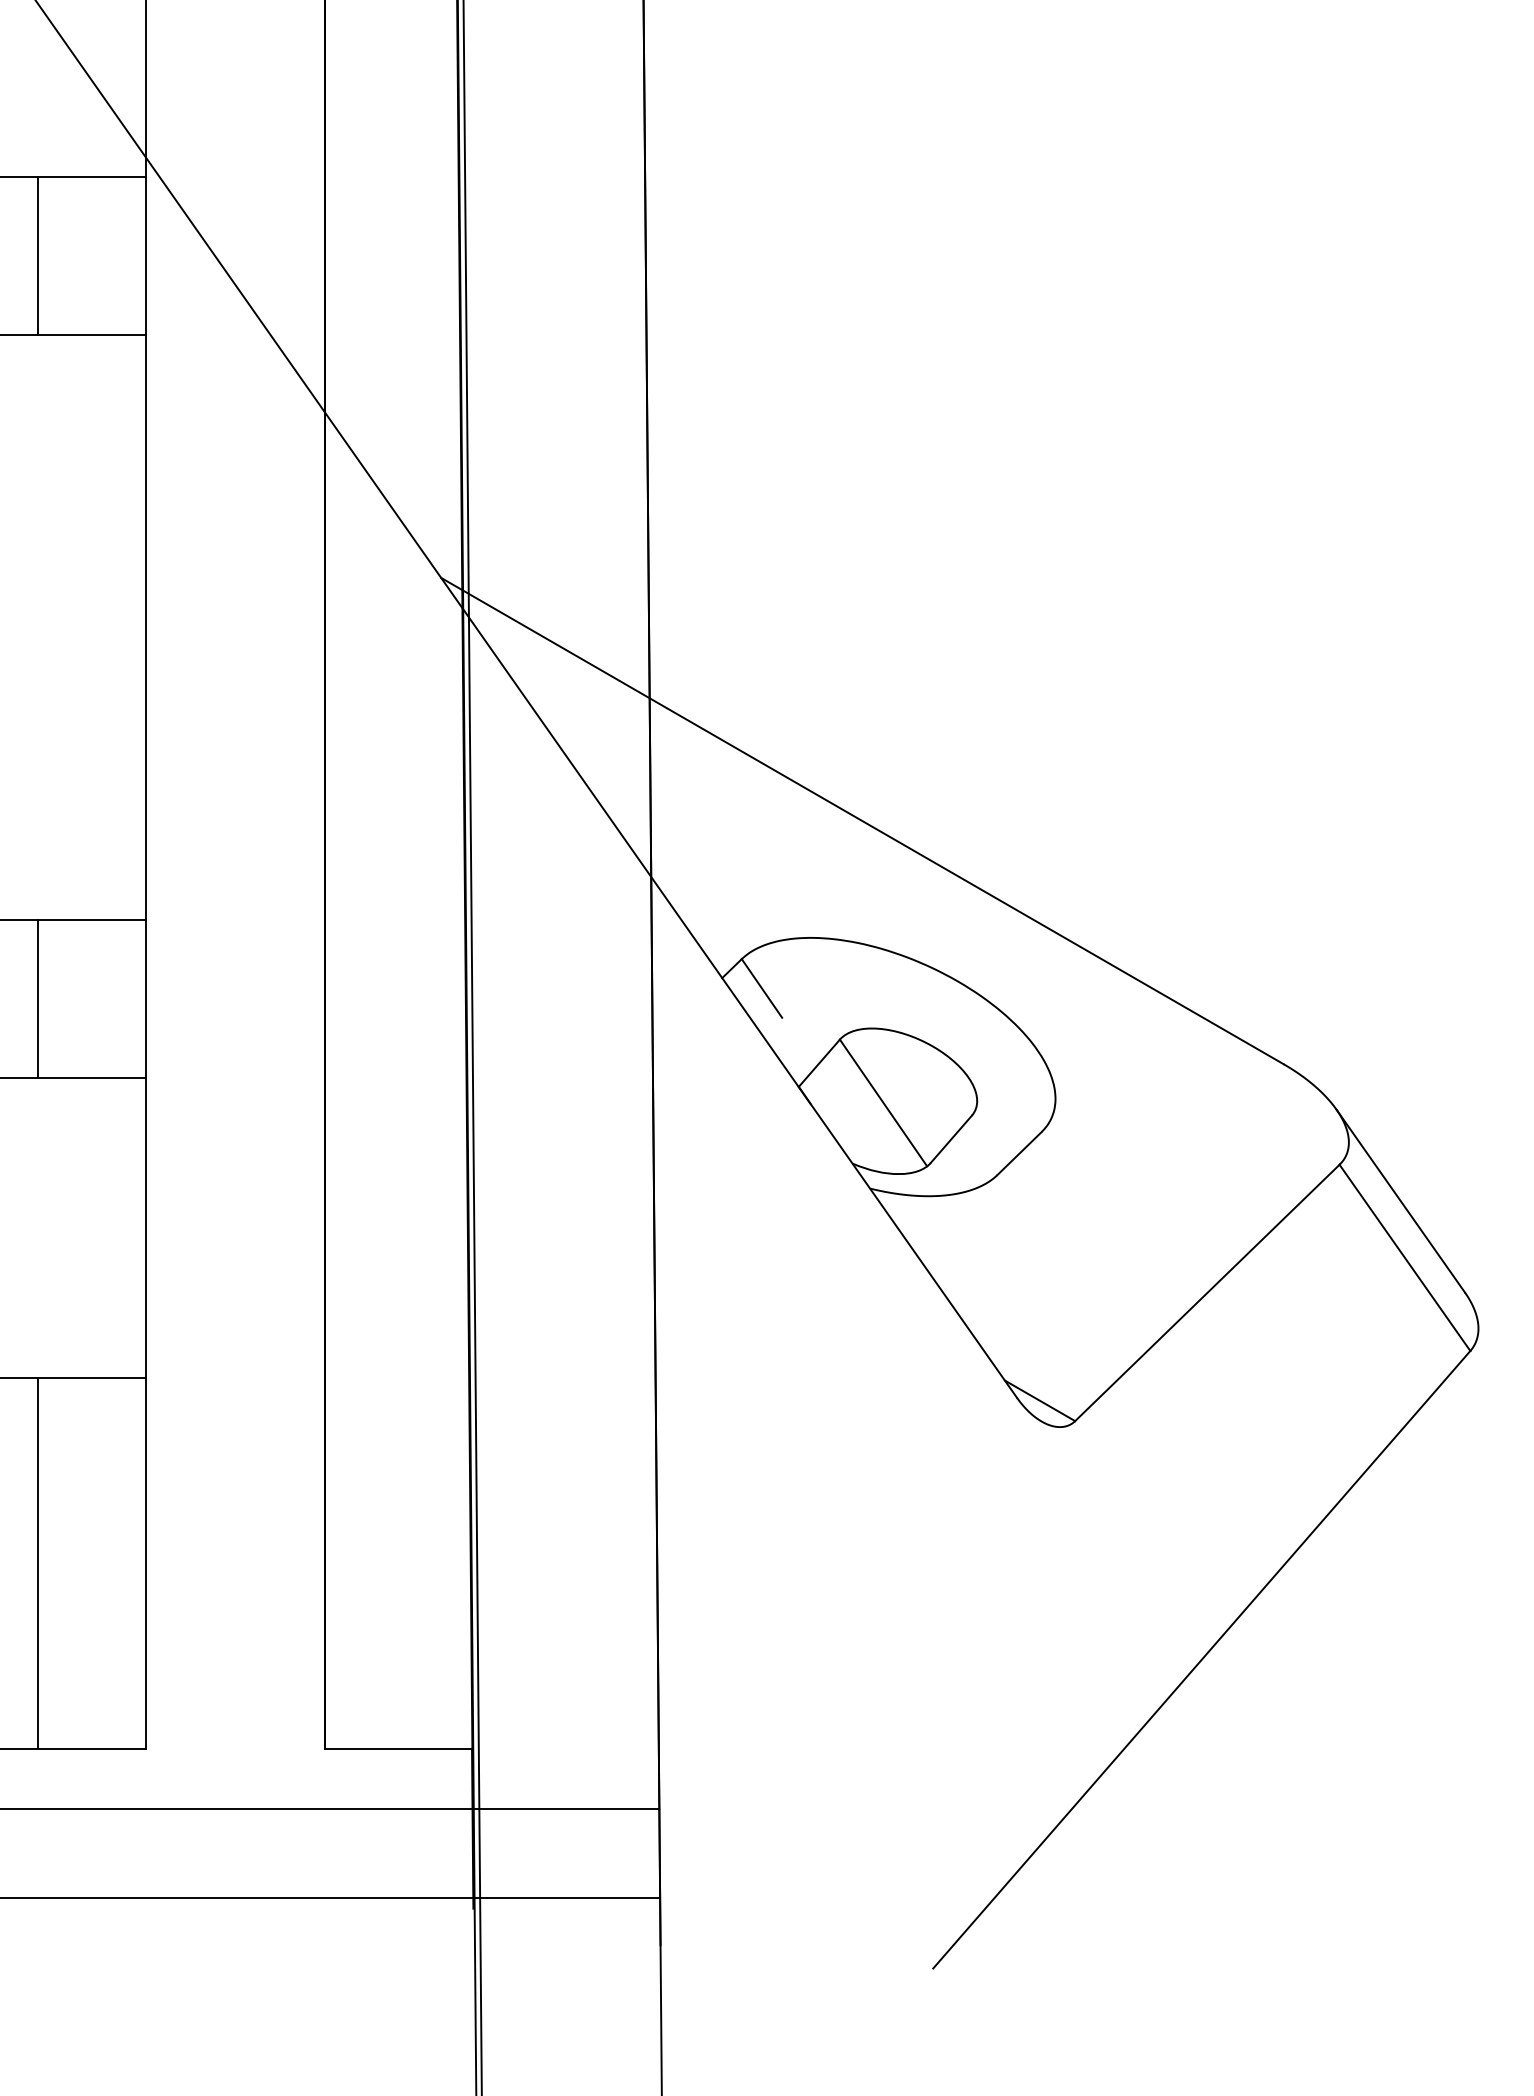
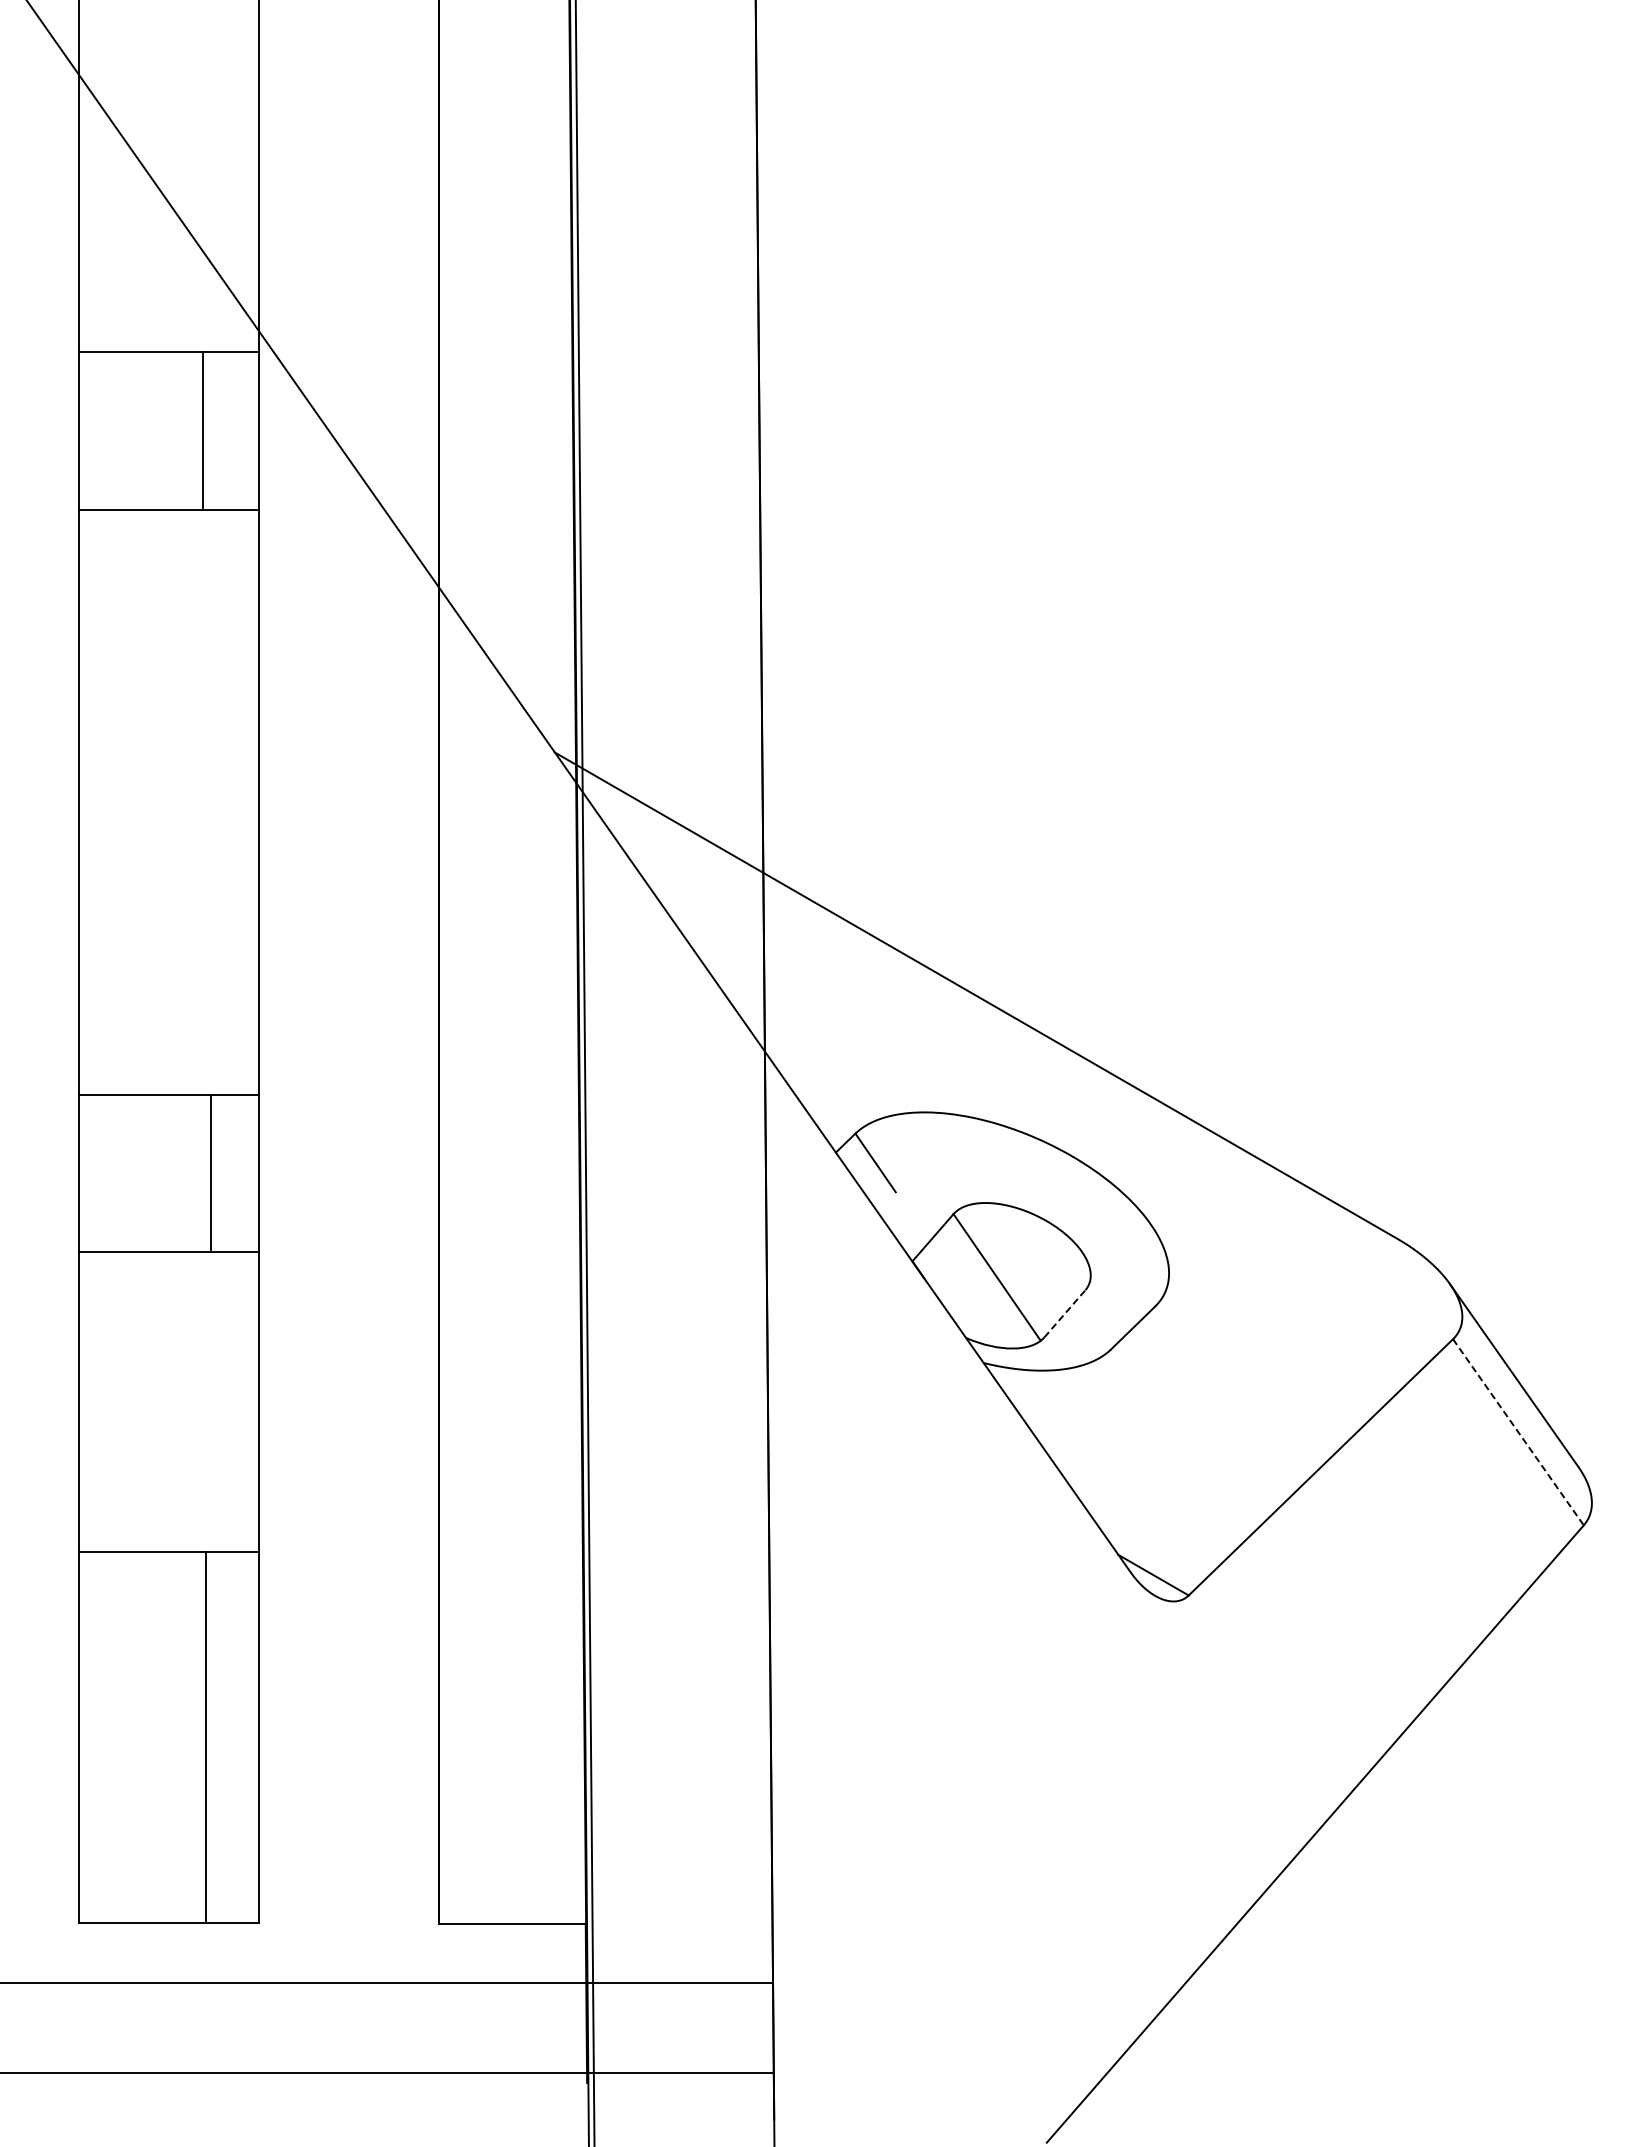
line: (38, 255) -> (203, 430), moved
line: (38, 999) -> (211, 1173), moved
line: (951, 1139) -> (1065, 1313), solid -> dashed
line: (1405, 1258) -> (1518, 1432), solid -> dashed
line: (38, 1563) -> (206, 1737), moved

